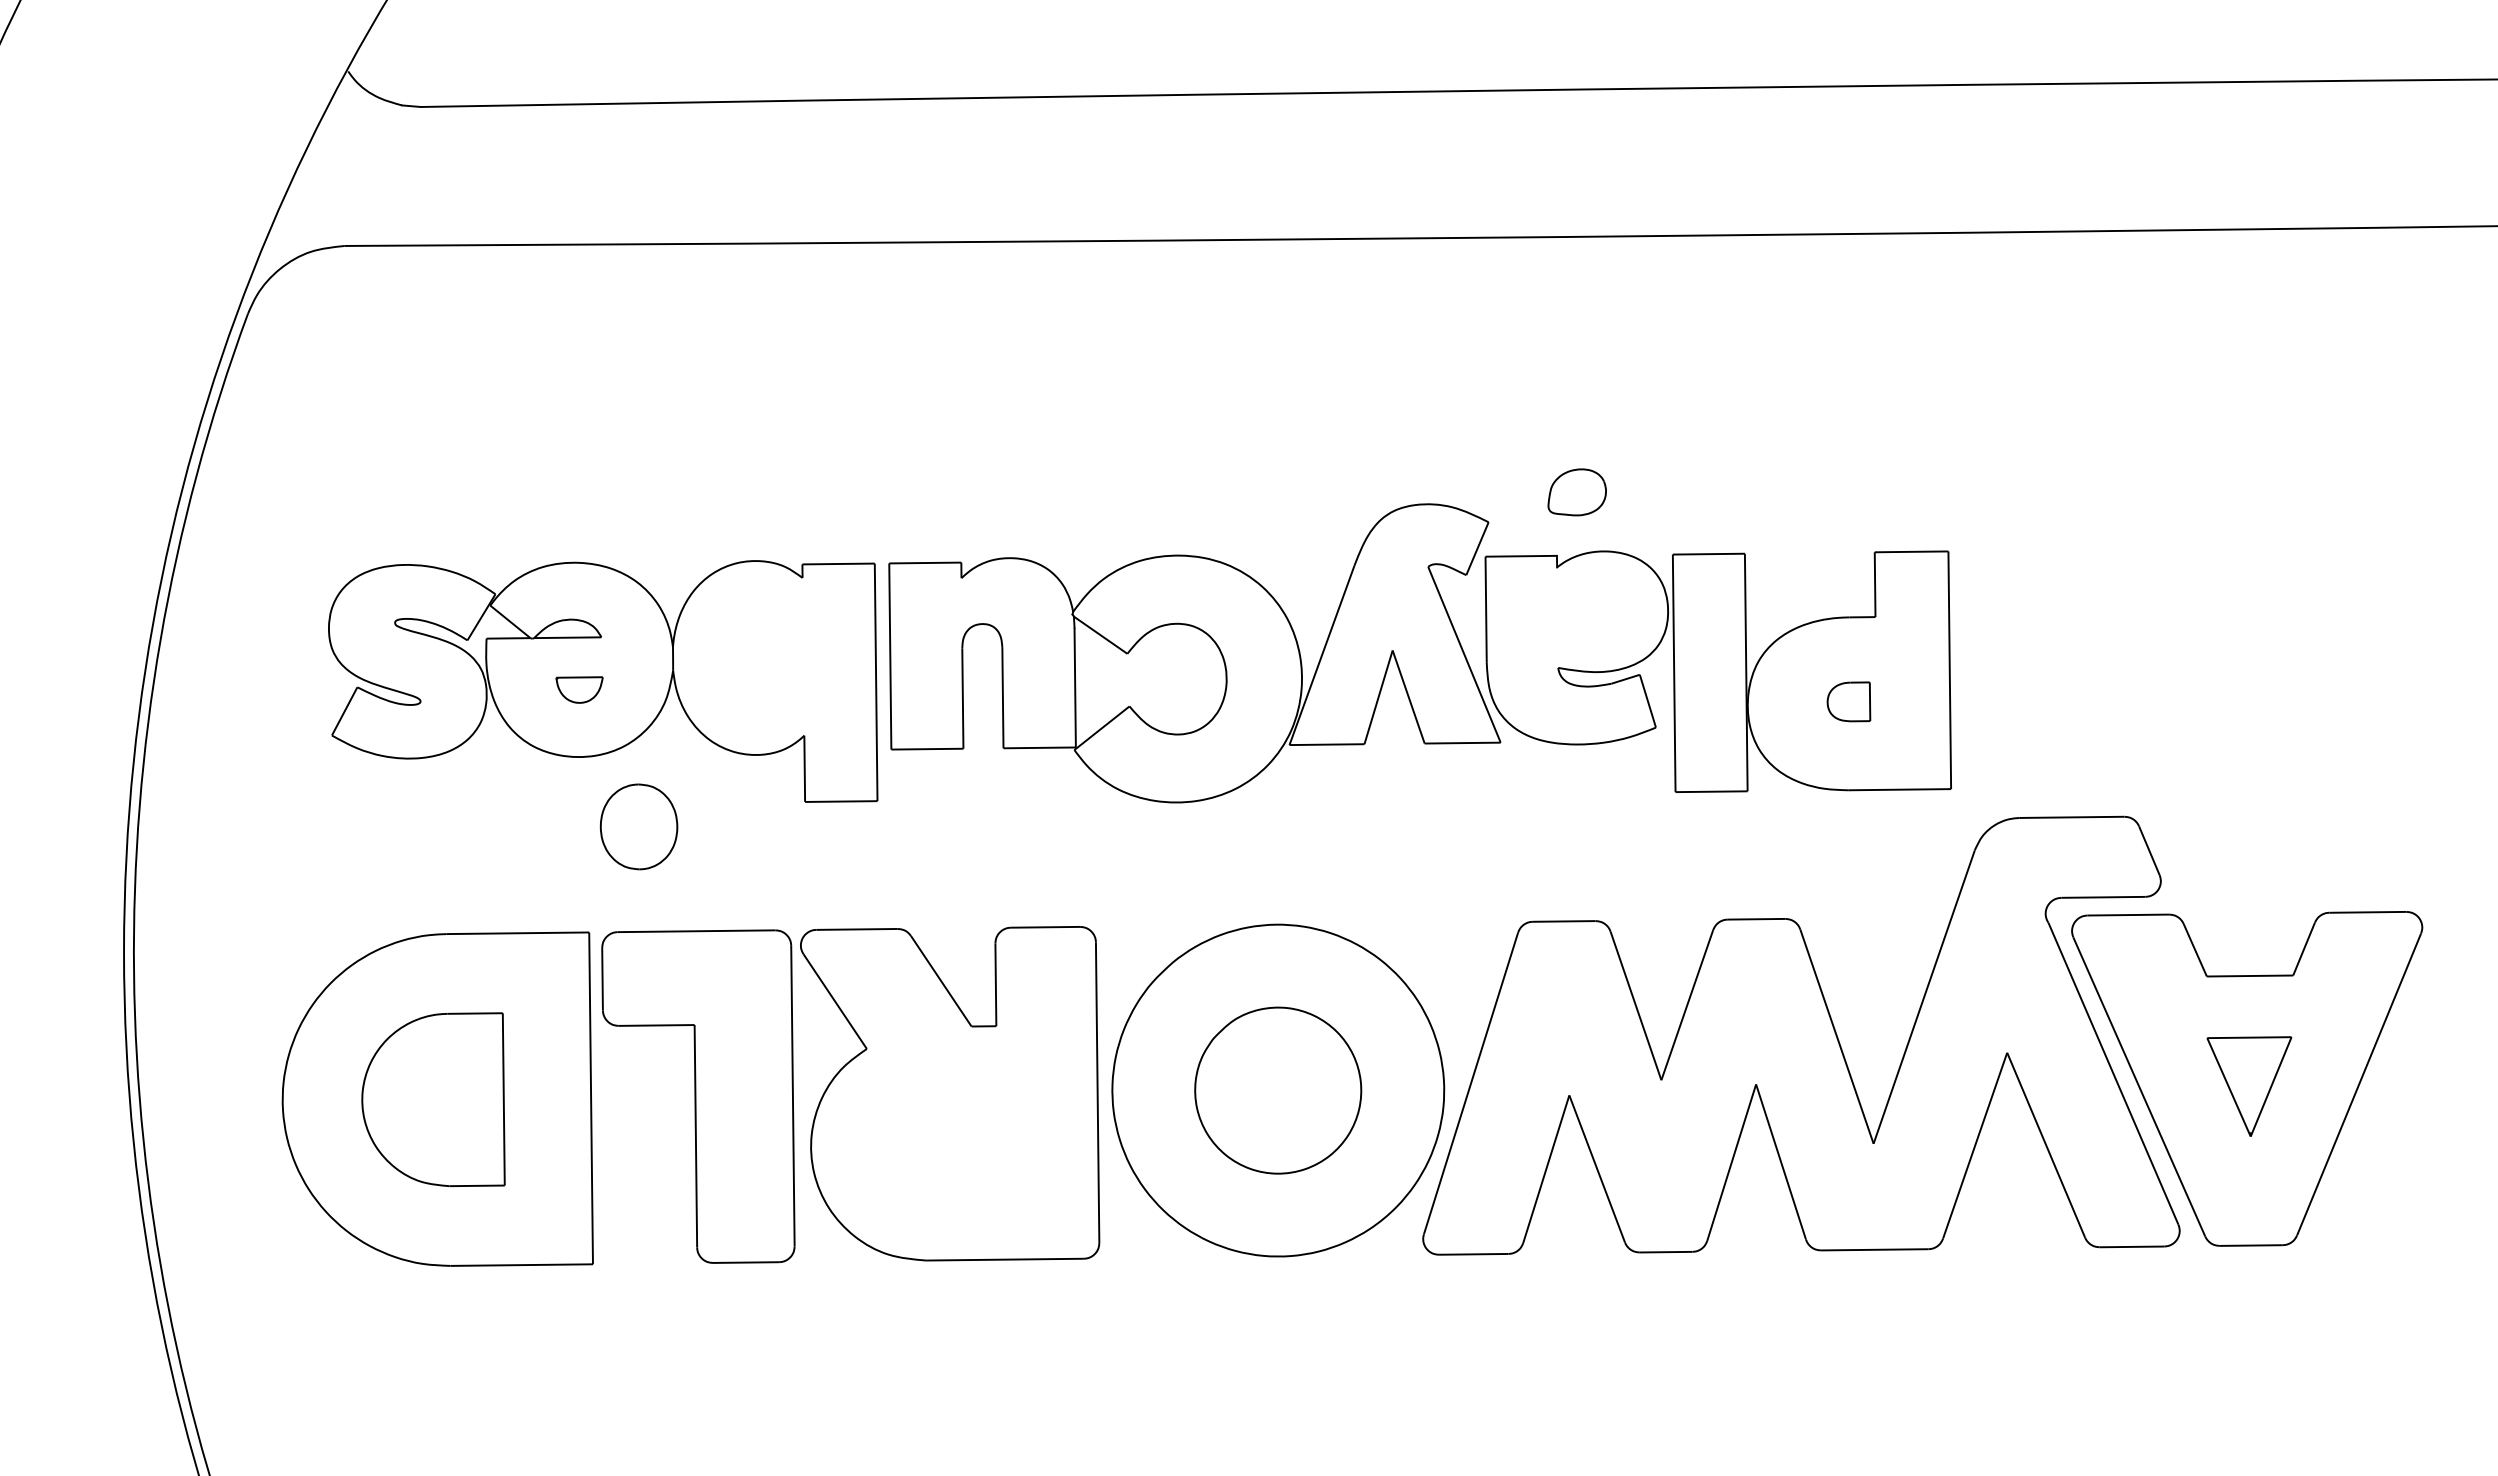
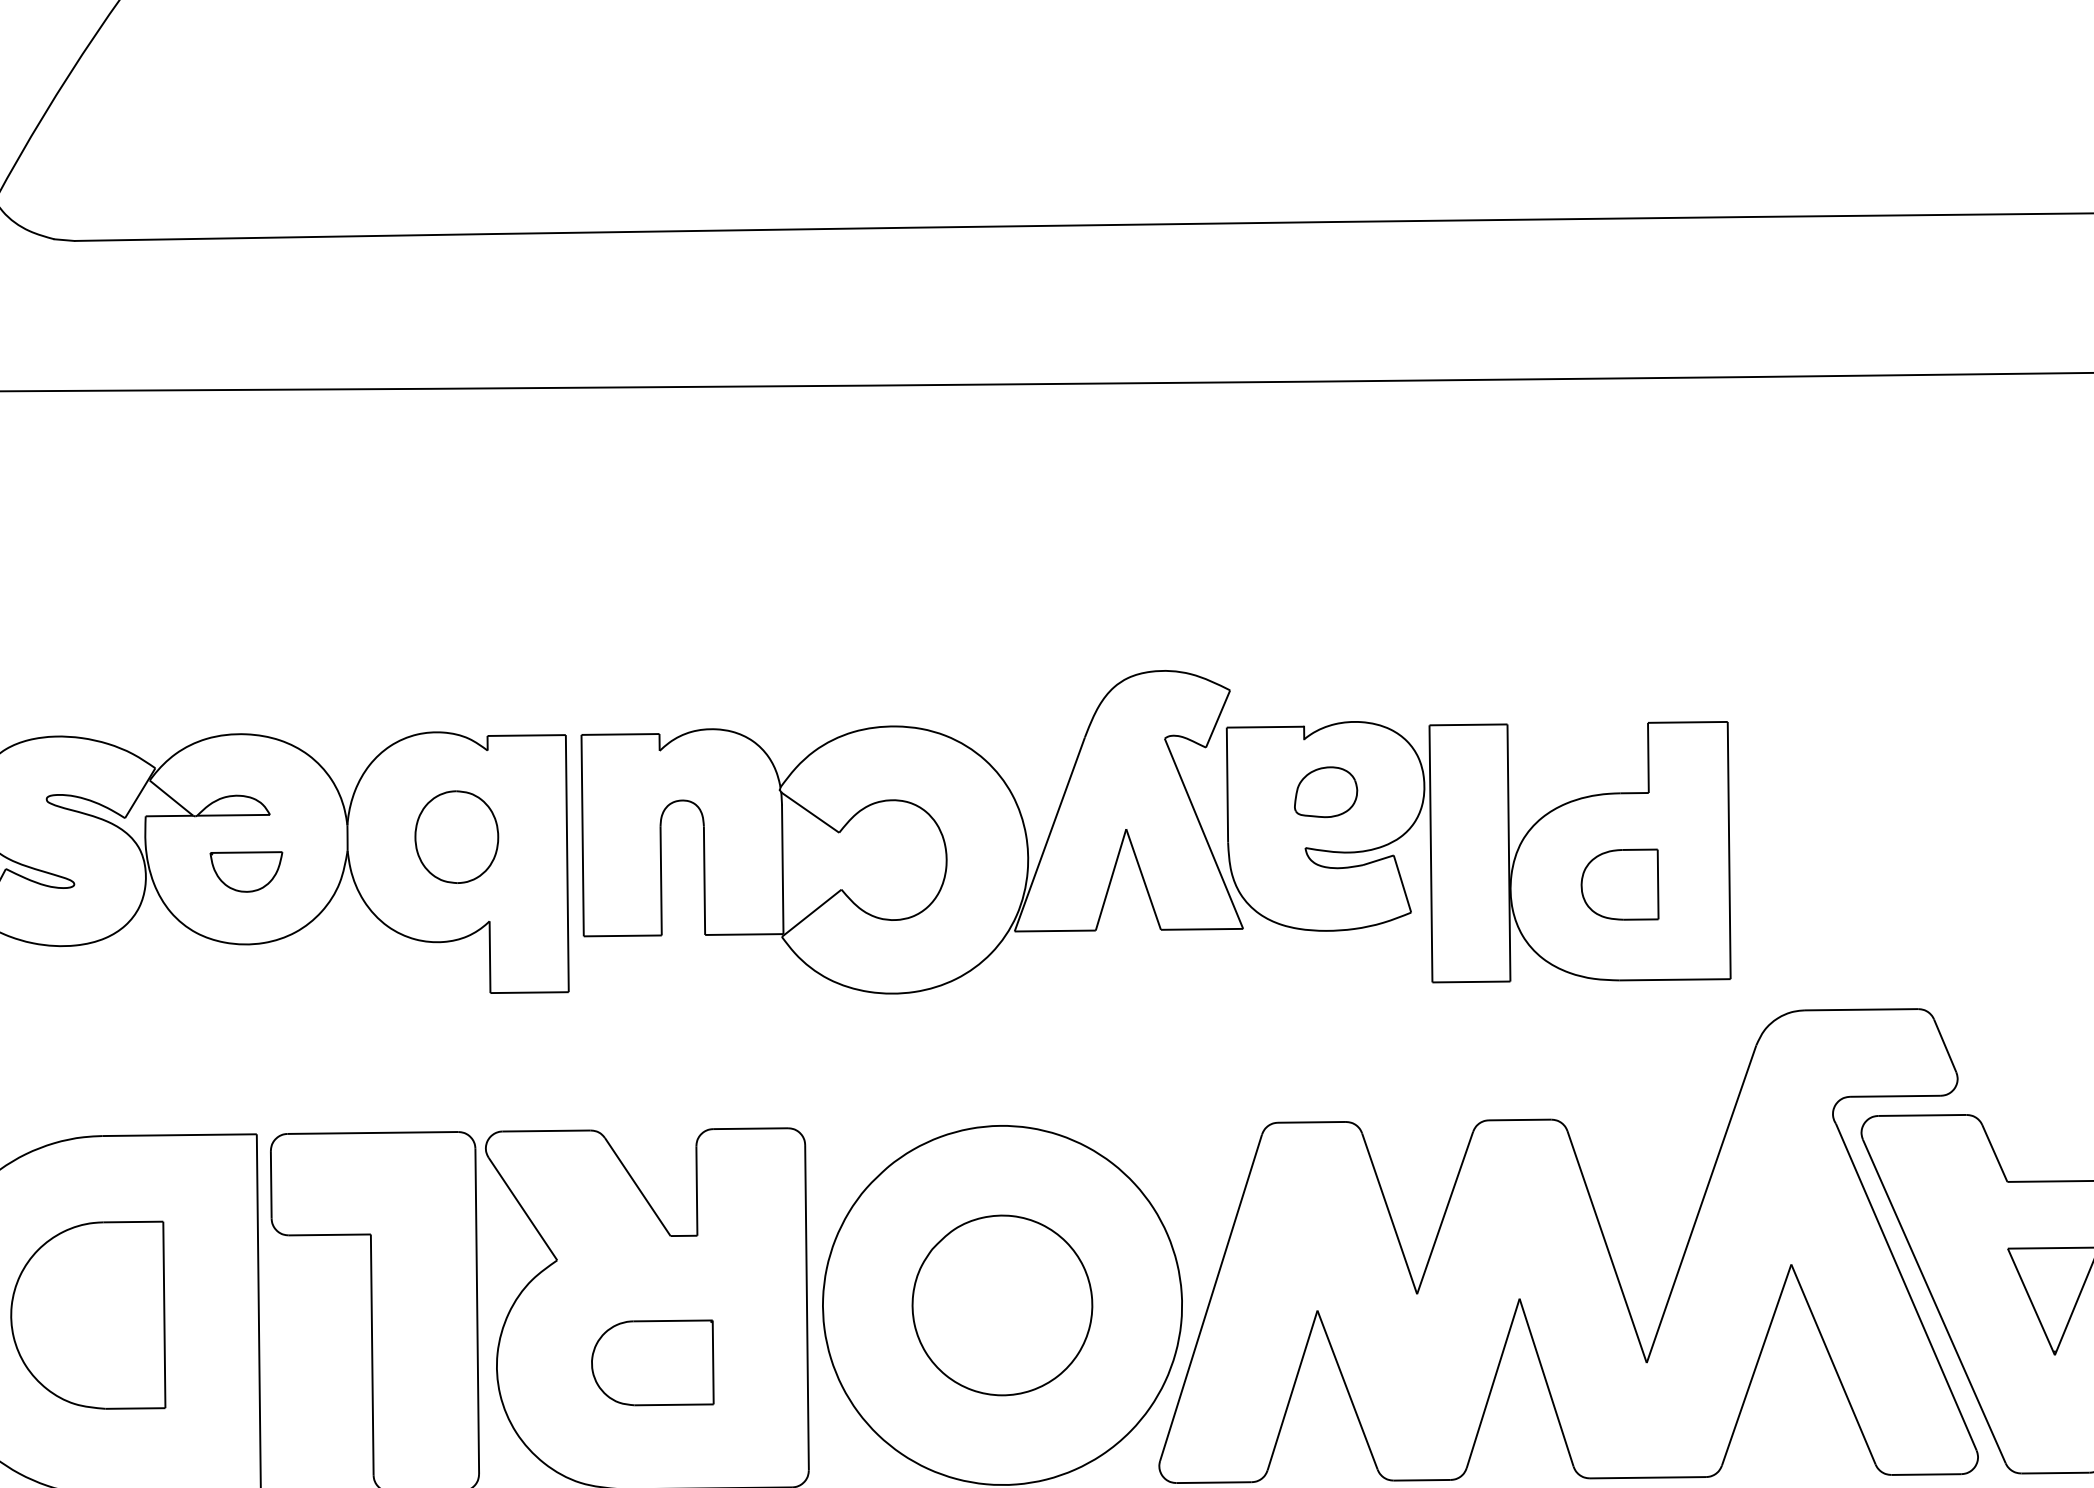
part: (1576, 492) -> (1325, 792), moved
part: (579, 689) -> (246, 871), size x1.43
part: (1848, 701) -> (1619, 884), size x1.67
part: (638, 826) -> (456, 836), moved
part: (955, 1143) -> (653, 1362), added

